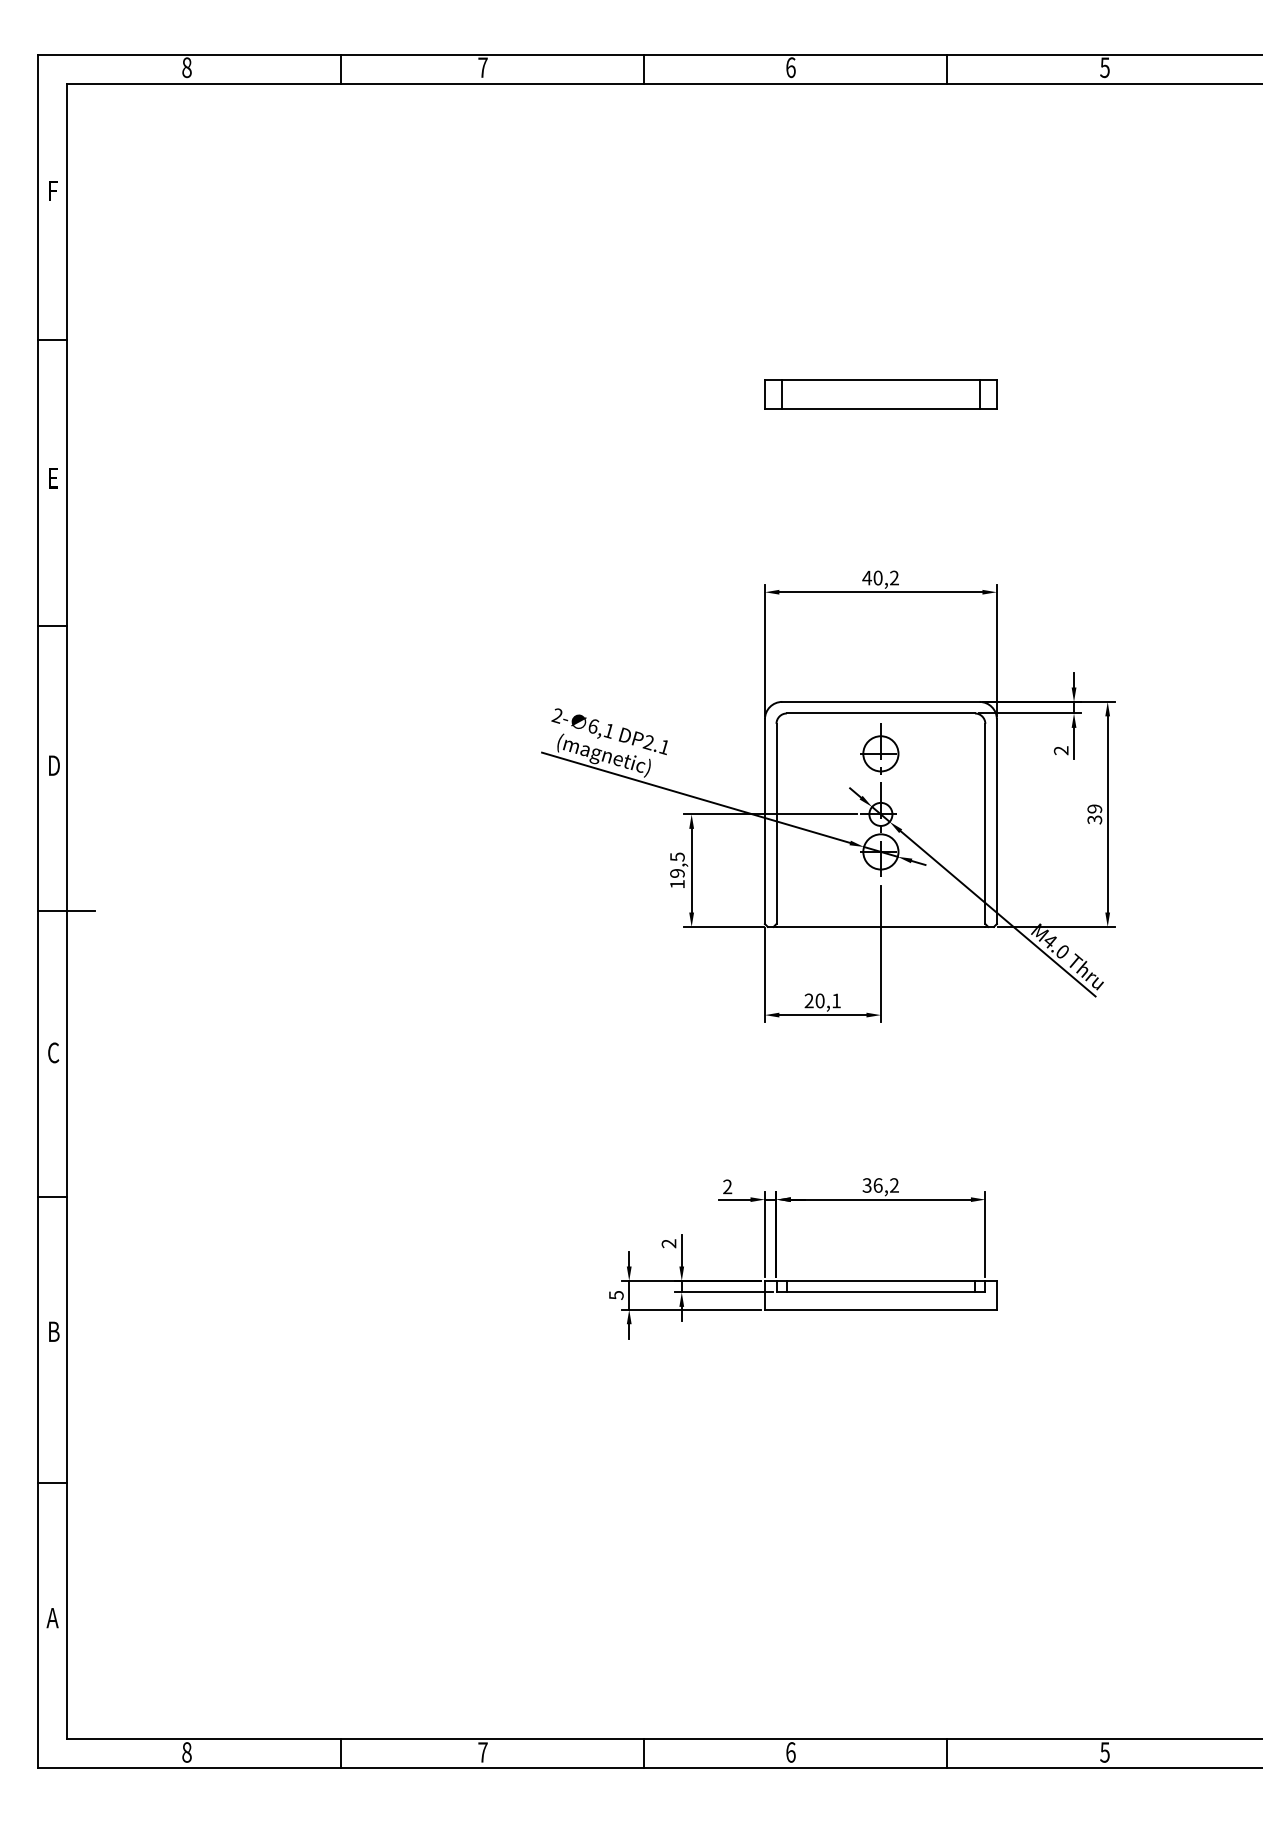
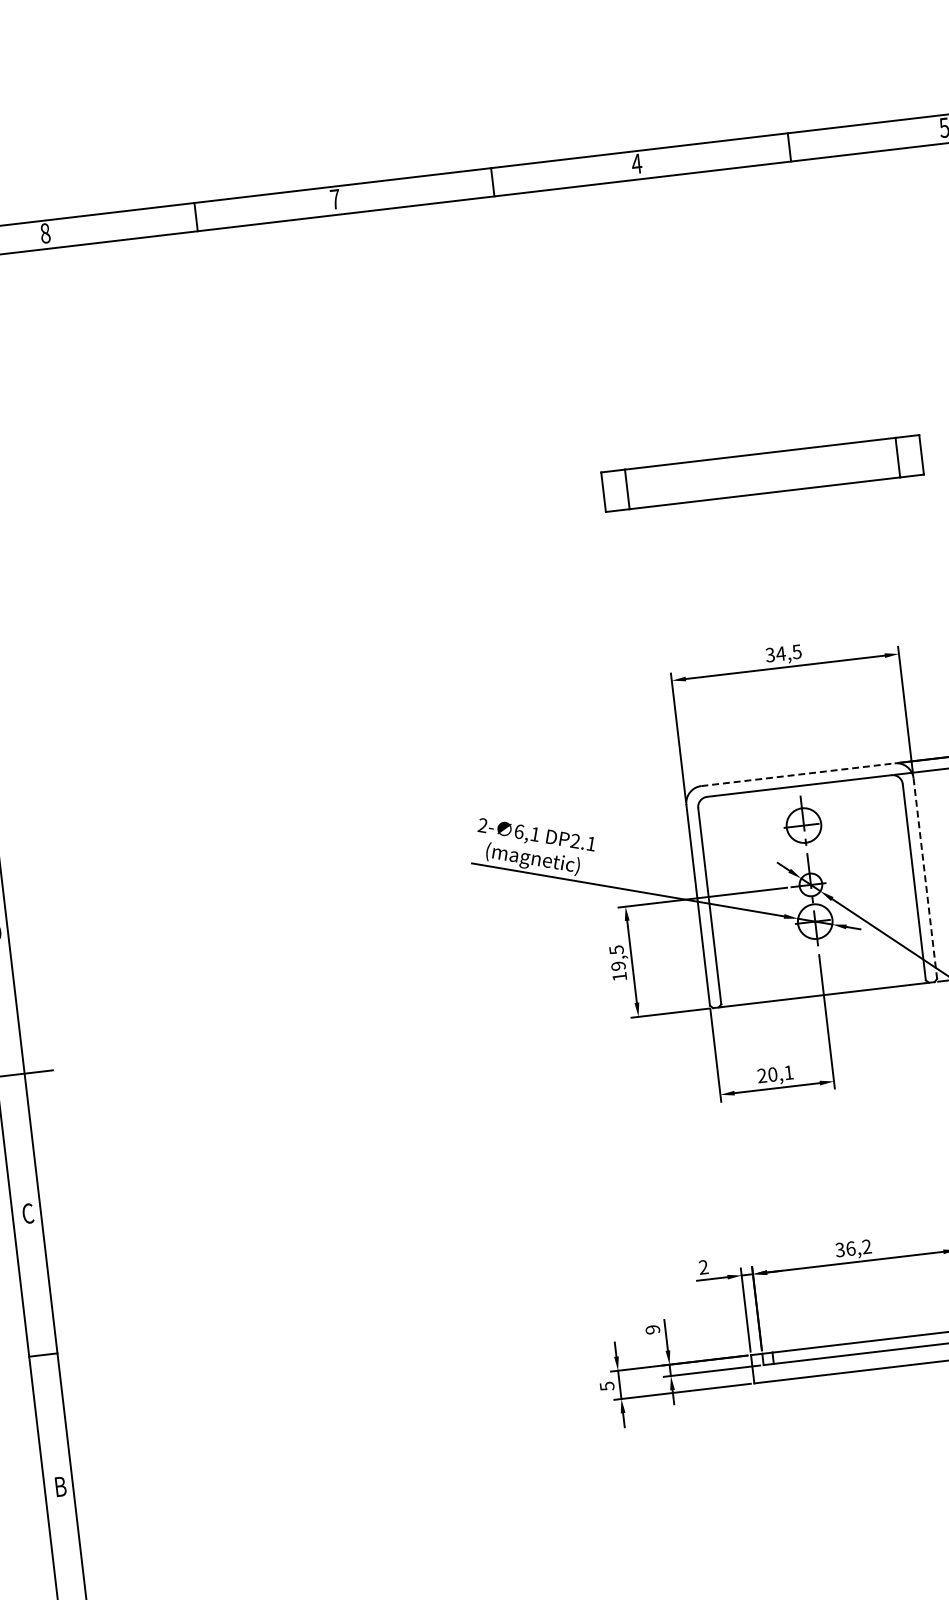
text: (790, 67) -> (636, 163), 6 -> 4
part: (880, 394) -> (762, 473), size x1.4
text: (880, 577) -> (783, 652), 40,2 -> 34,5
line: (880, 701) -> (797, 774), solid -> dashed
line: (996, 822) -> (925, 879), solid -> dashed
text: (669, 1243) -> (653, 1329), 2 -> 9

